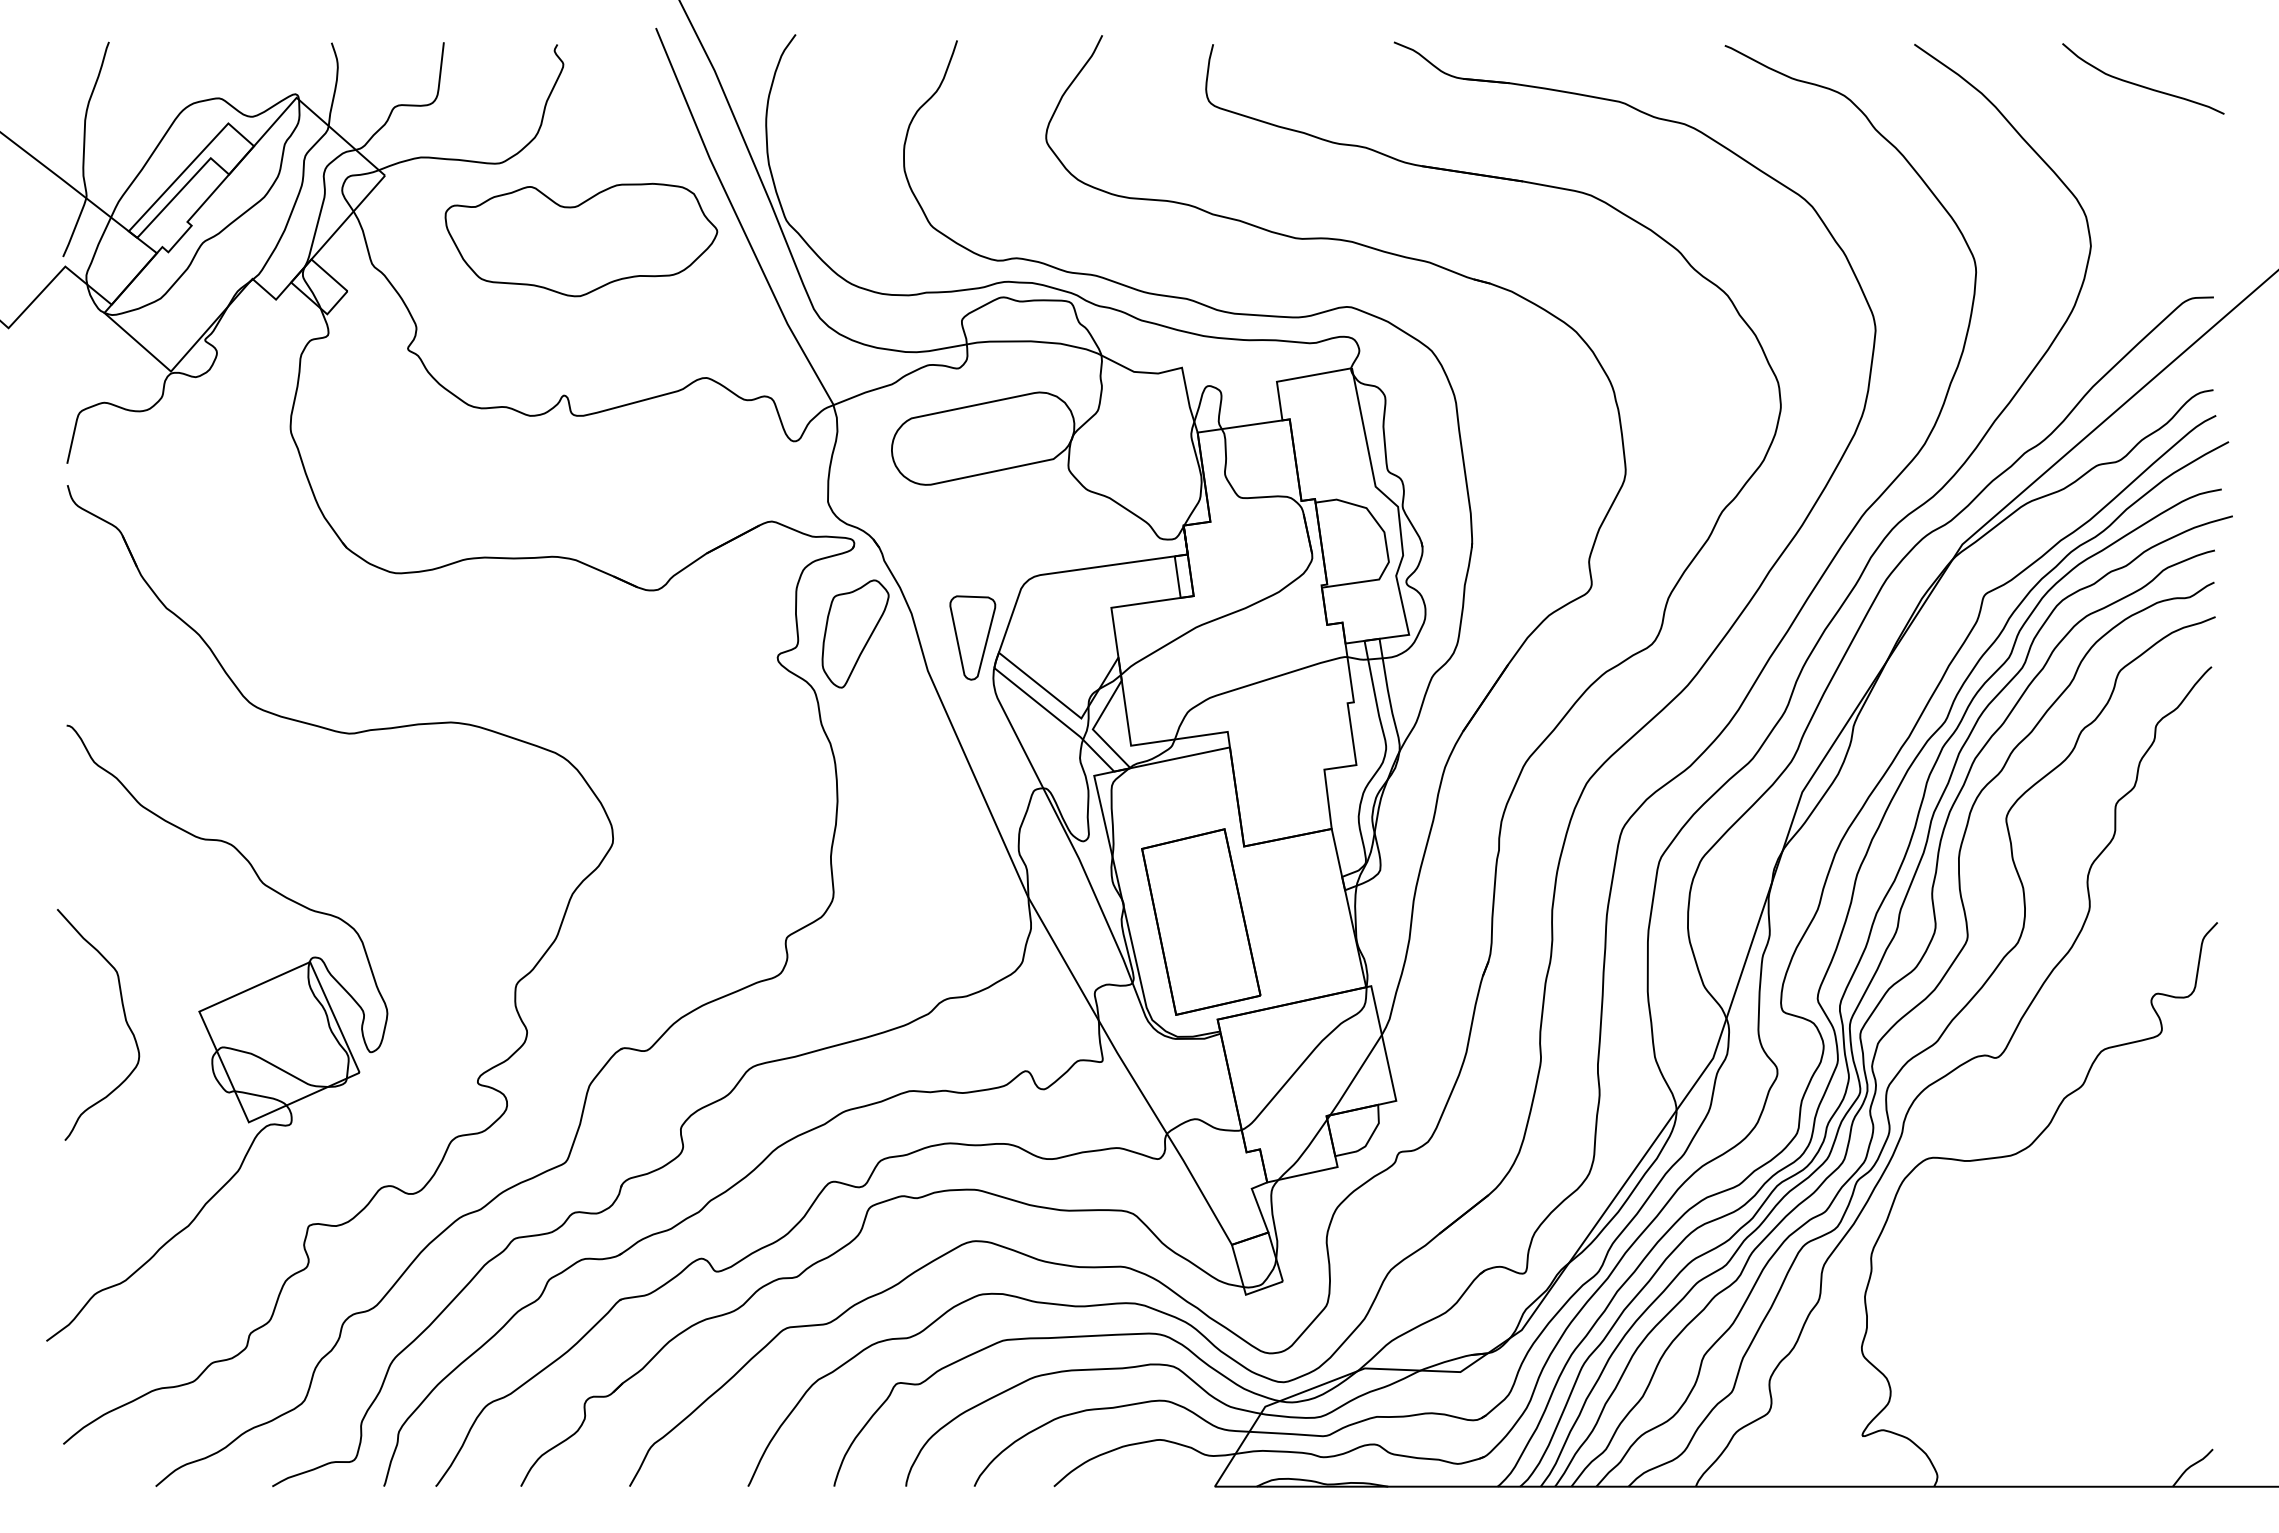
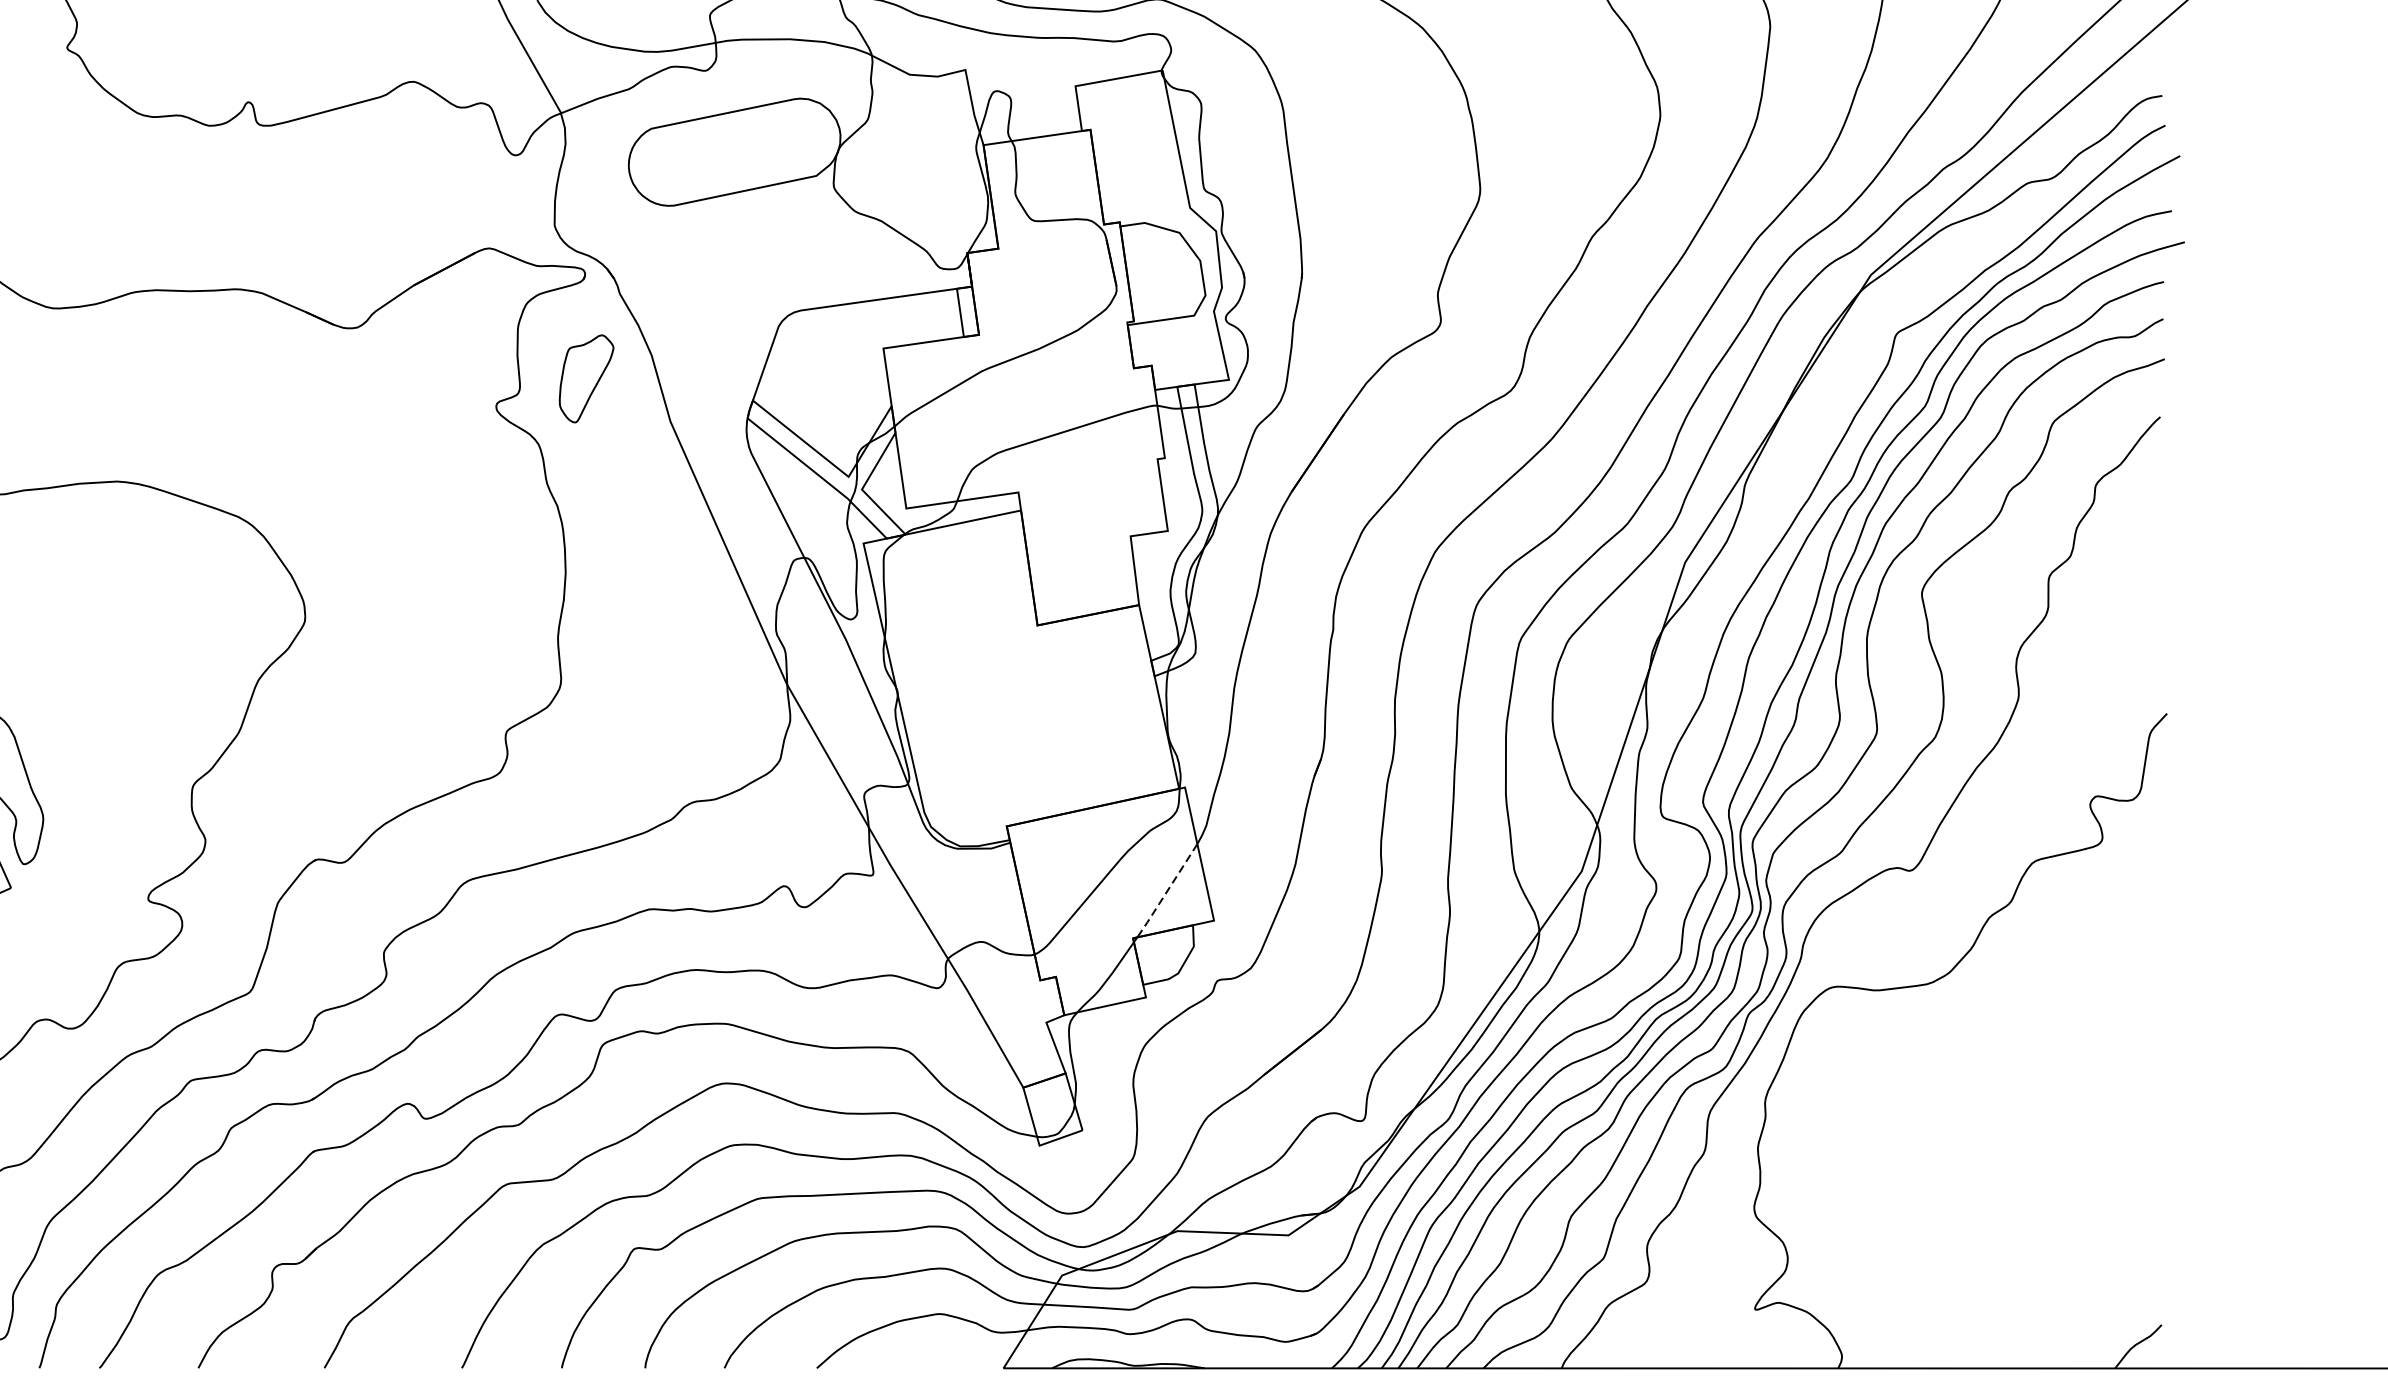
part: (855, 633) -> (586, 378), size x0.7
part: (972, 637) -> (722, 382), removed
part: (1201, 921) -> (988, 712), removed
line: (1355, 1076) -> (1166, 892), solid -> dashed

